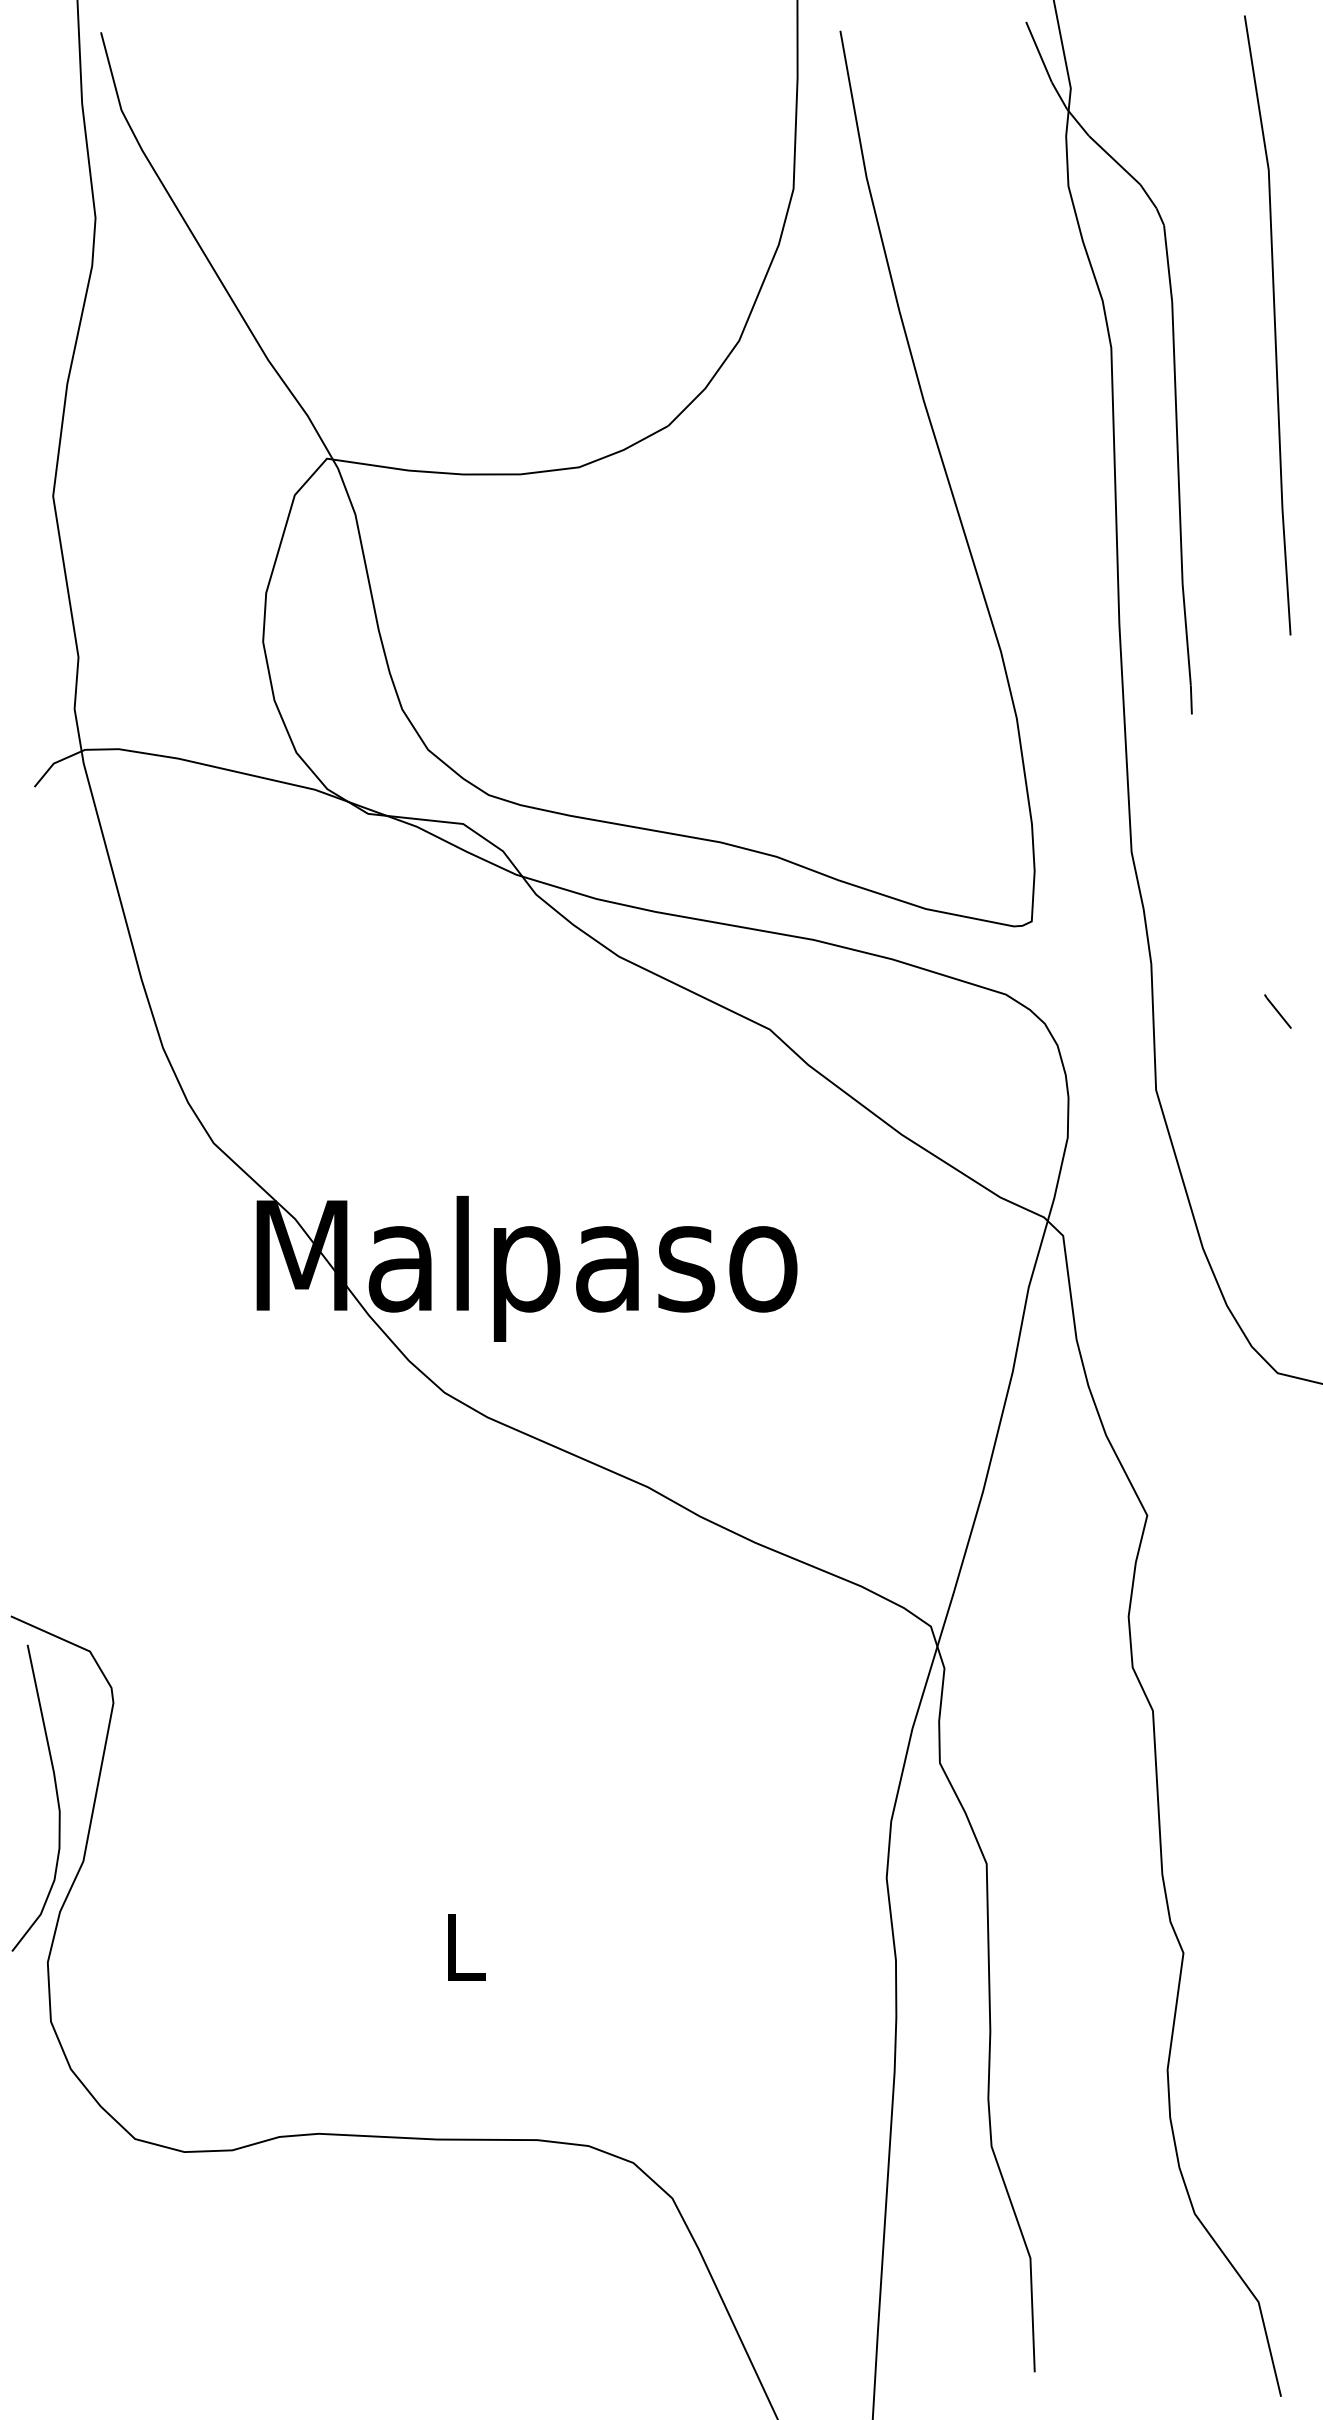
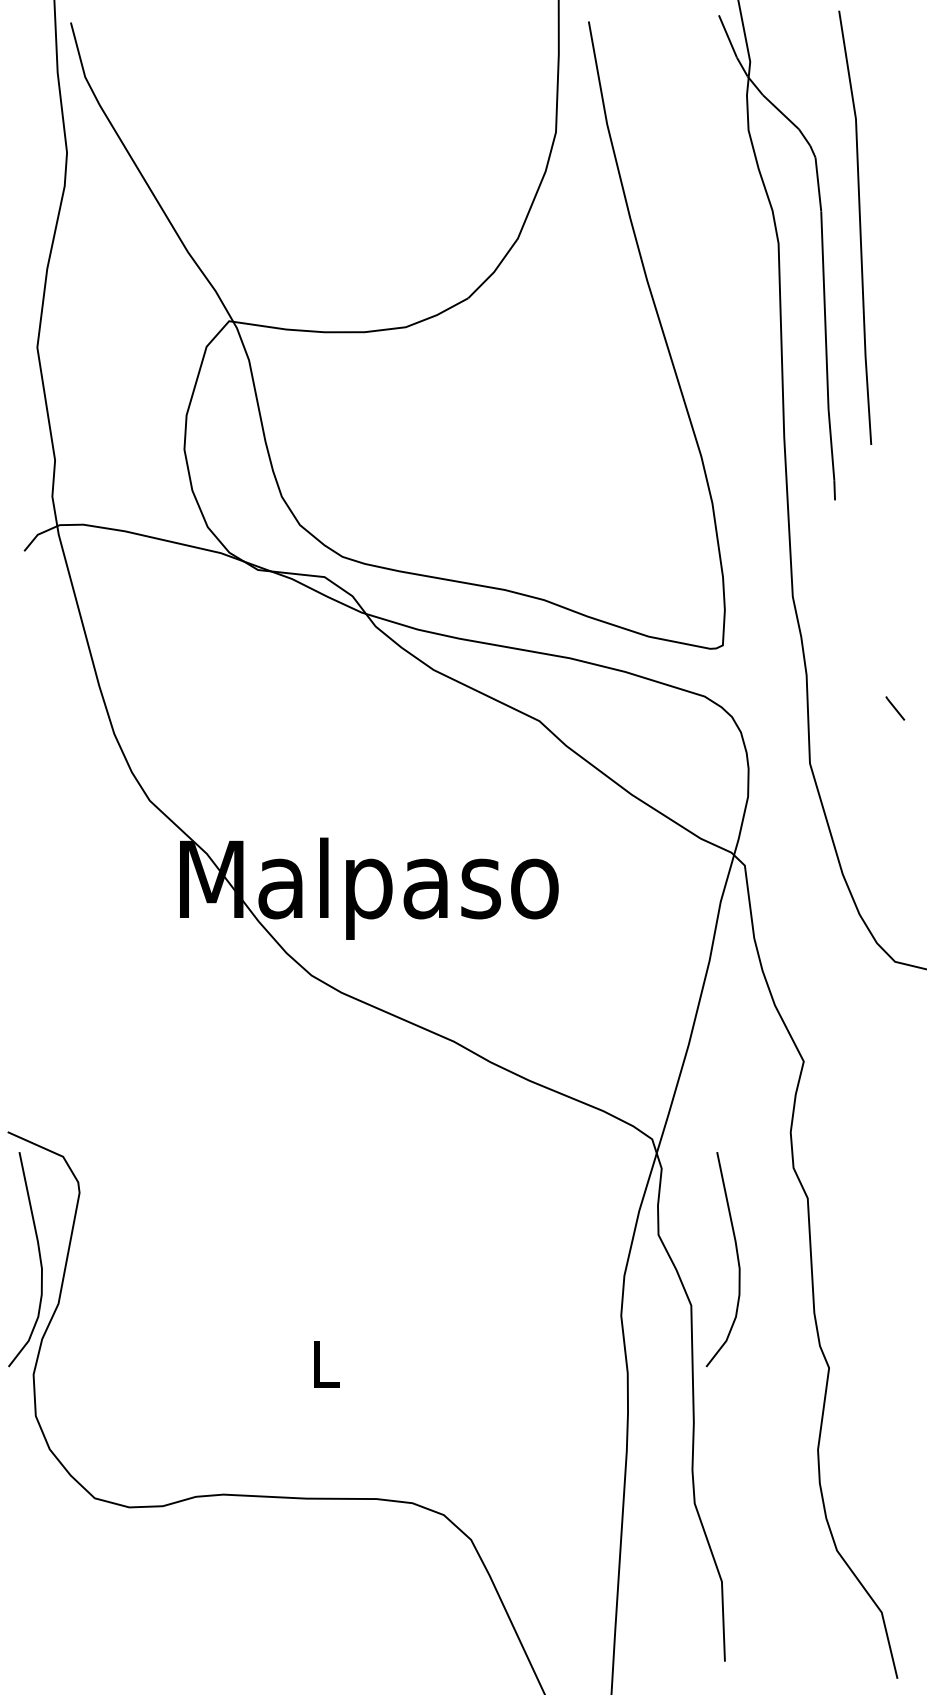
line: (1274, 325) -> (859, 227), moved
curve: (1051, 1791) -> (736, 1254), added

